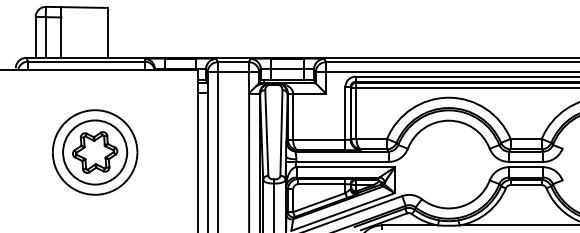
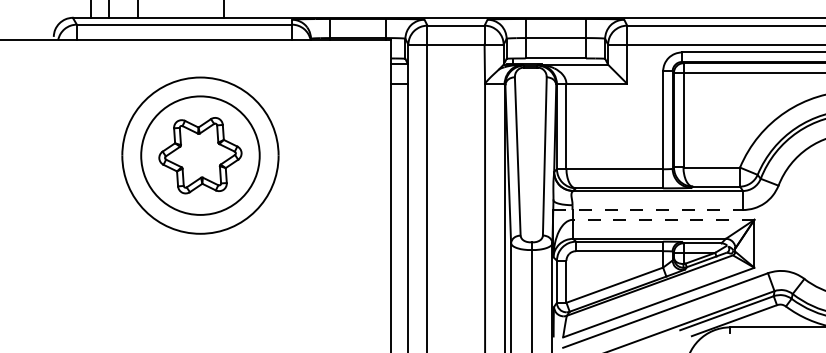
part: (95, 152) -> (201, 155), moved
line: (337, 161) -> (648, 209), solid -> dashed
line: (345, 167) -> (663, 220), solid -> dashed

